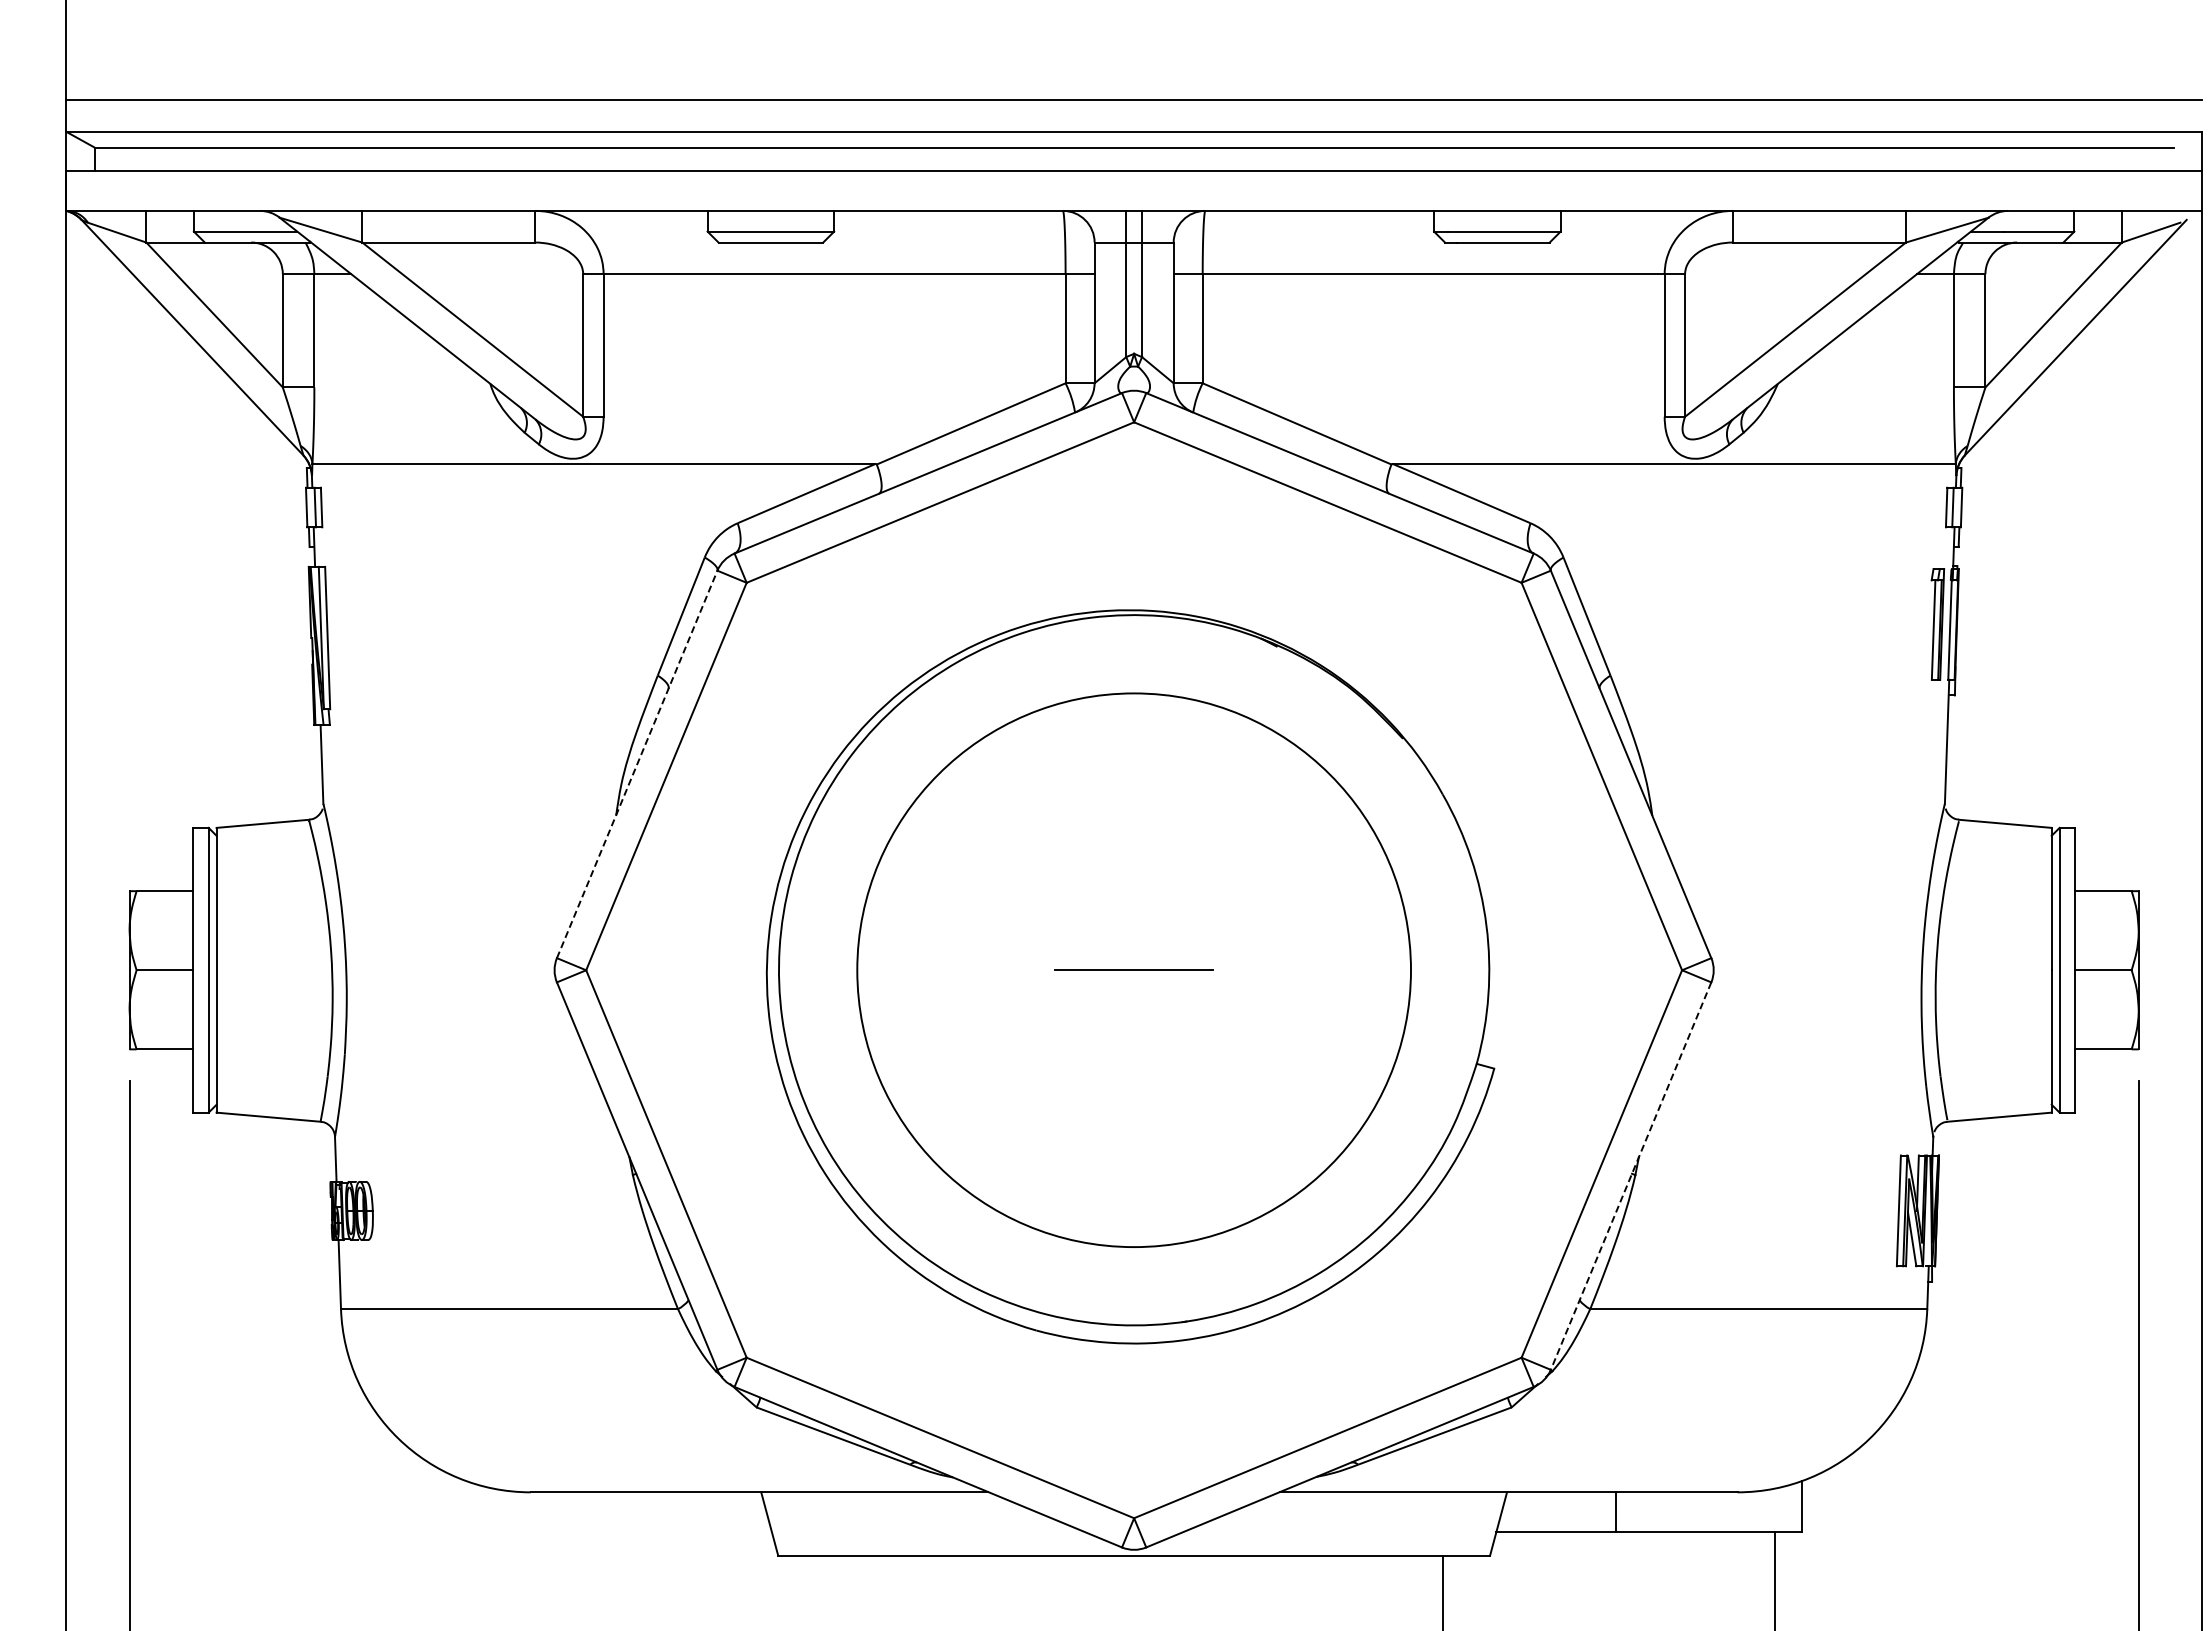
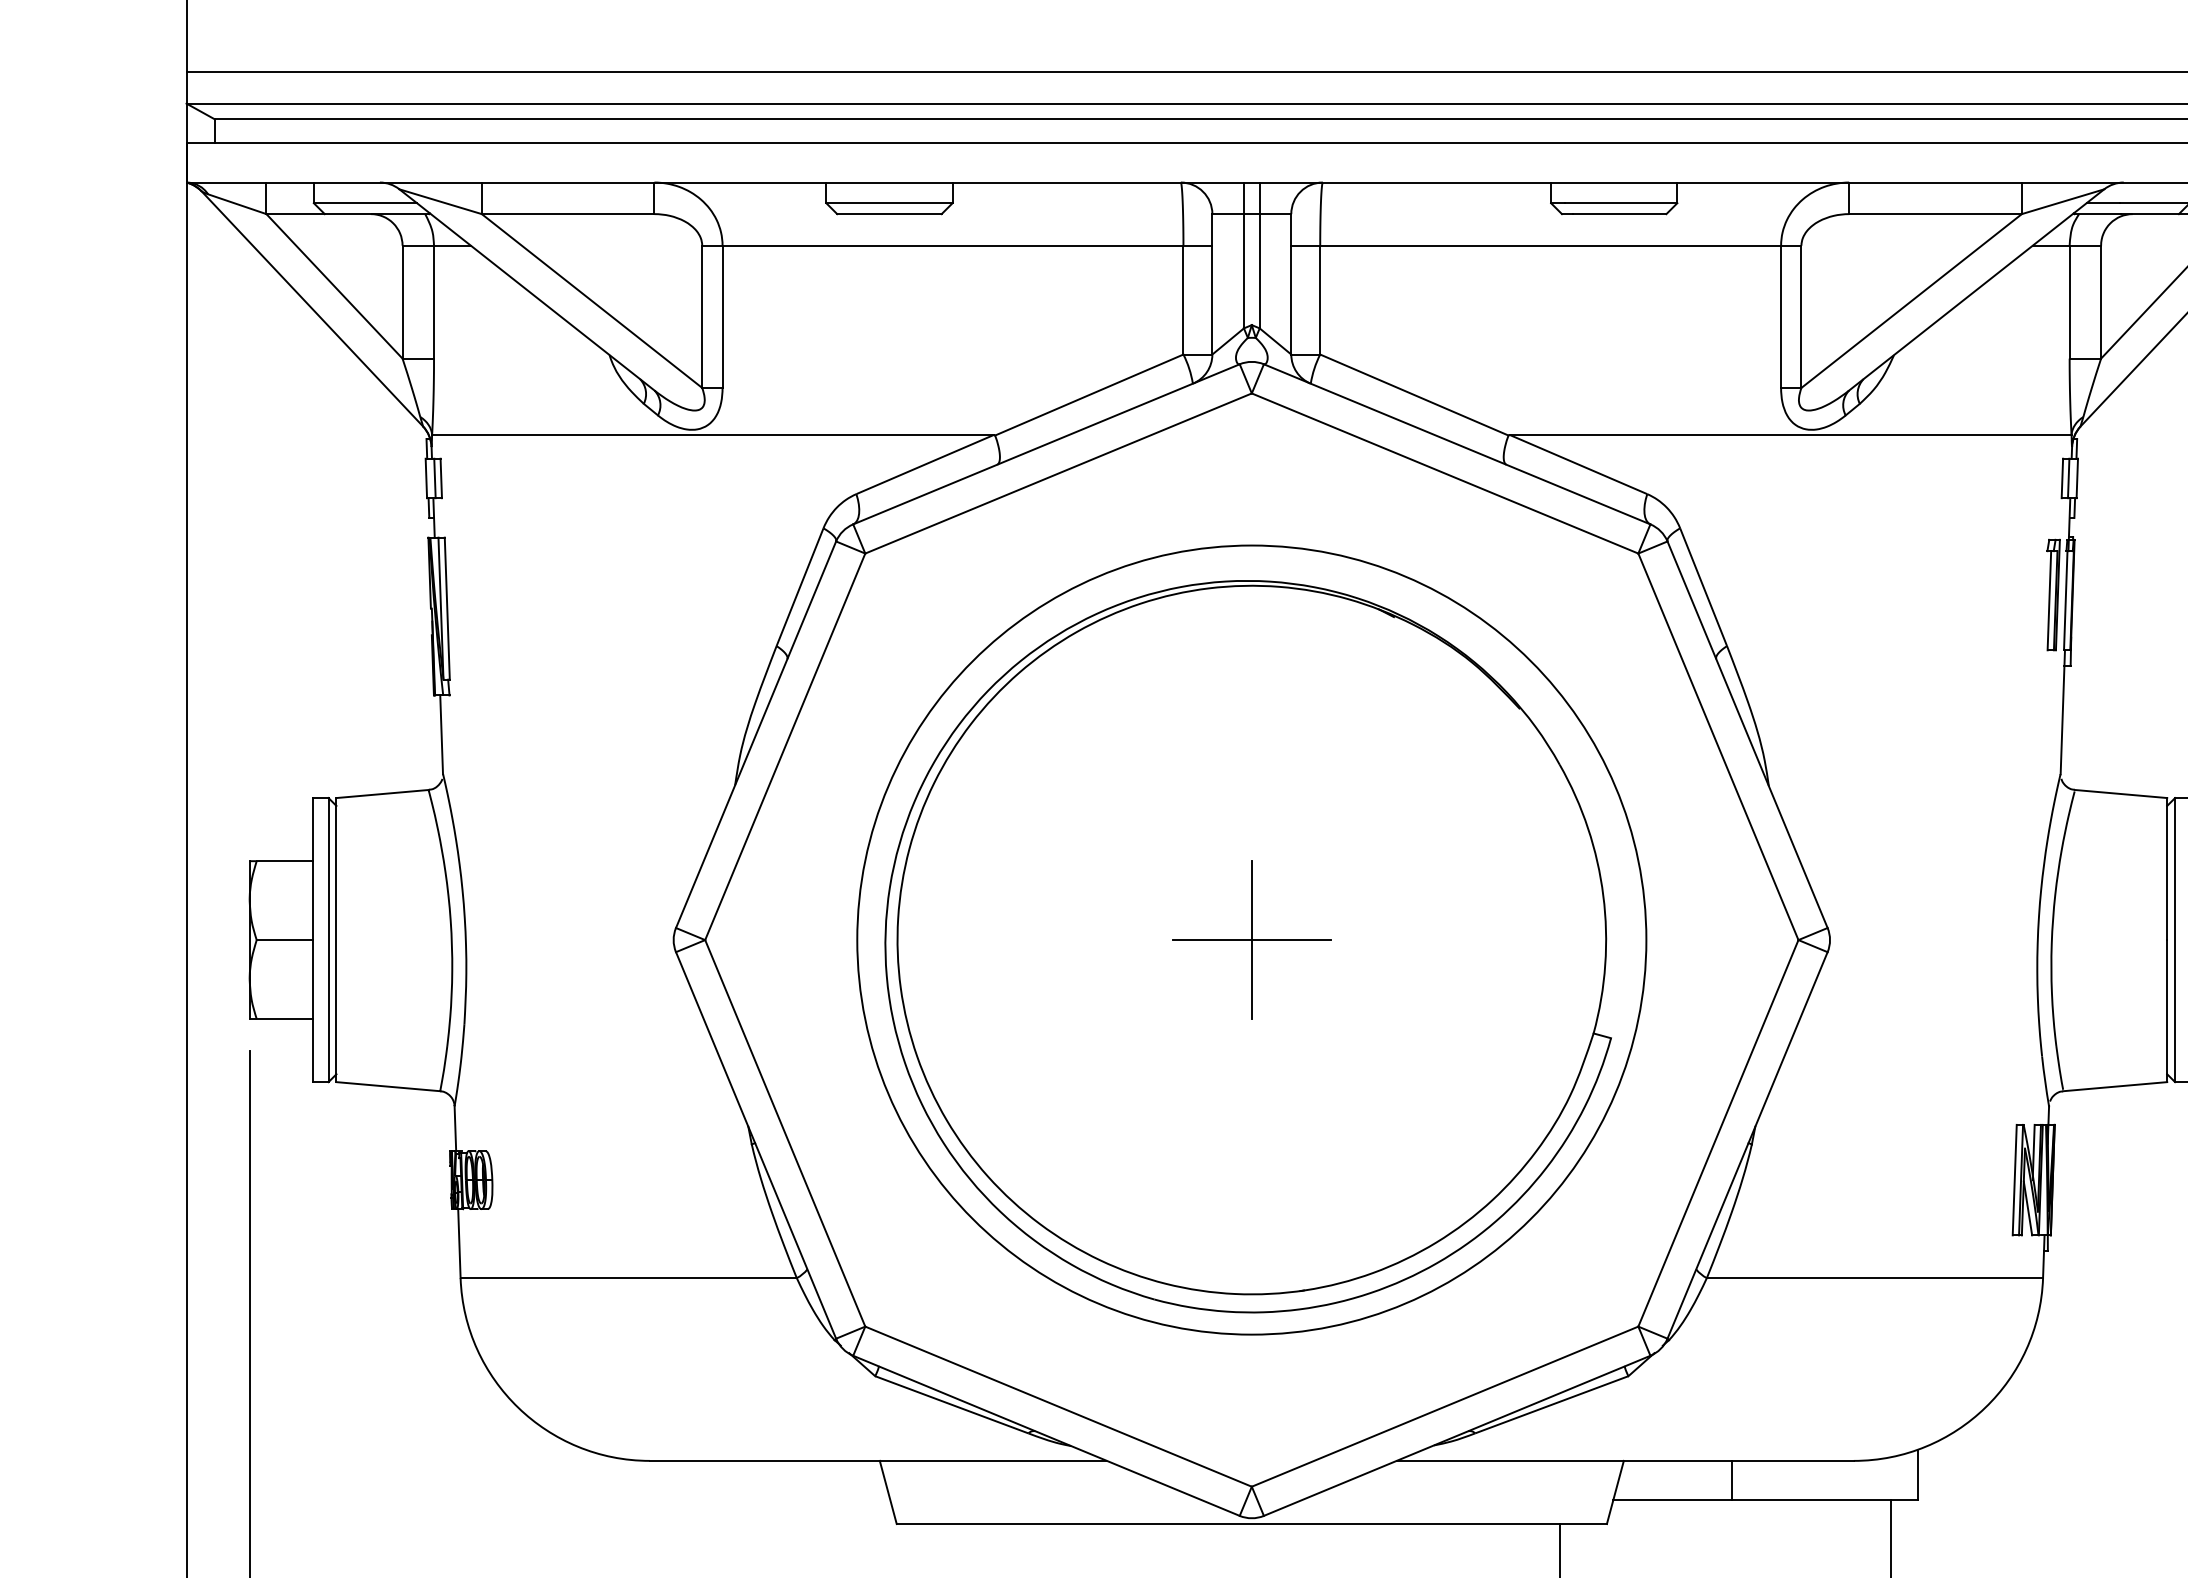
line: (637, 764) -> (756, 734), dashed -> solid
circle: (1133, 969) -> (1251, 939), size x1.43
line: (1134, 970) -> (1252, 940), added
line: (1631, 1176) -> (1747, 1145), dashed -> solid

